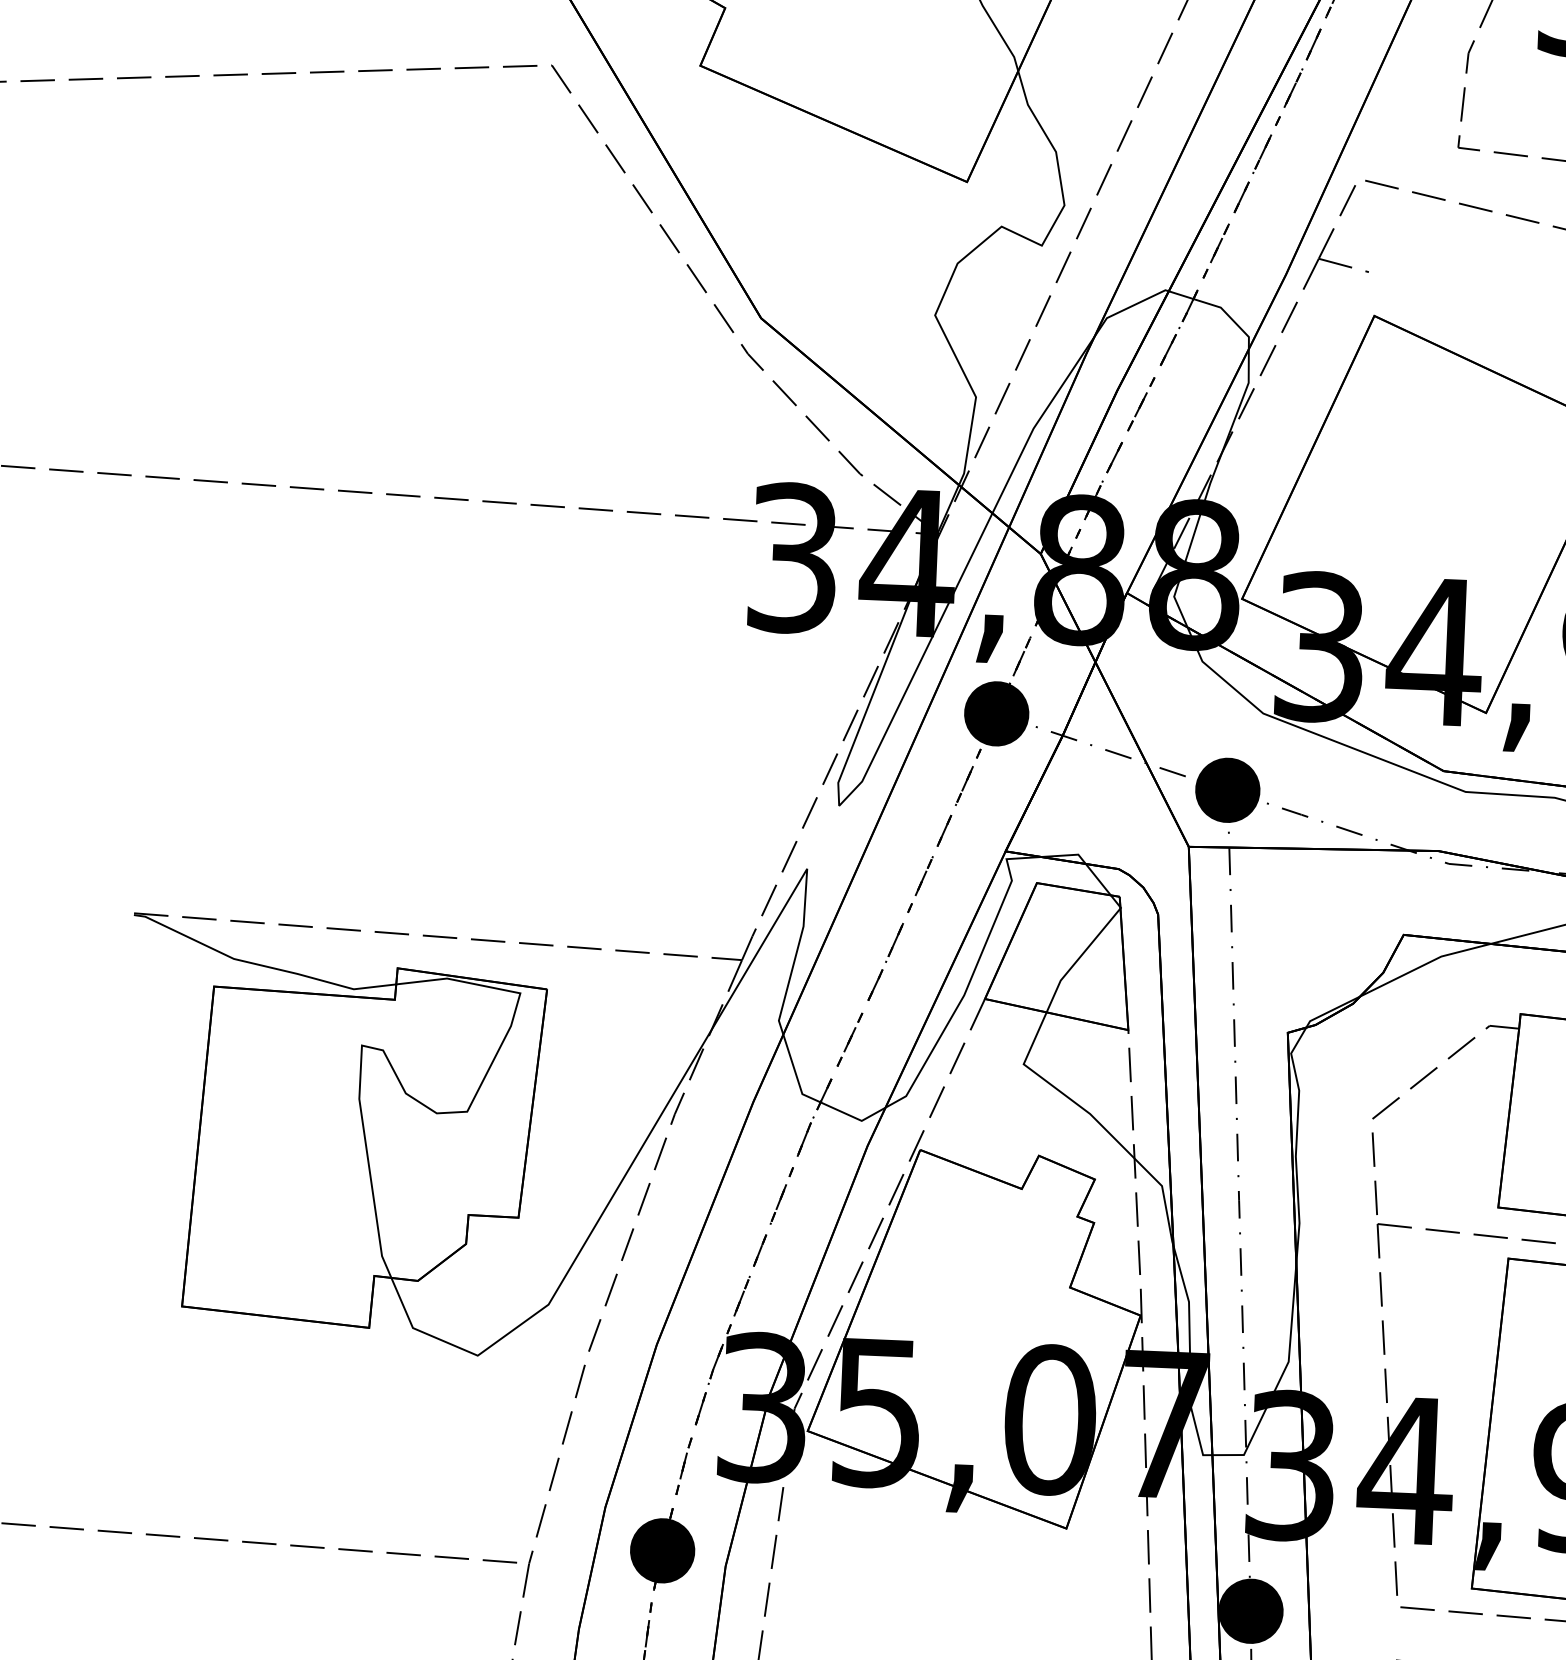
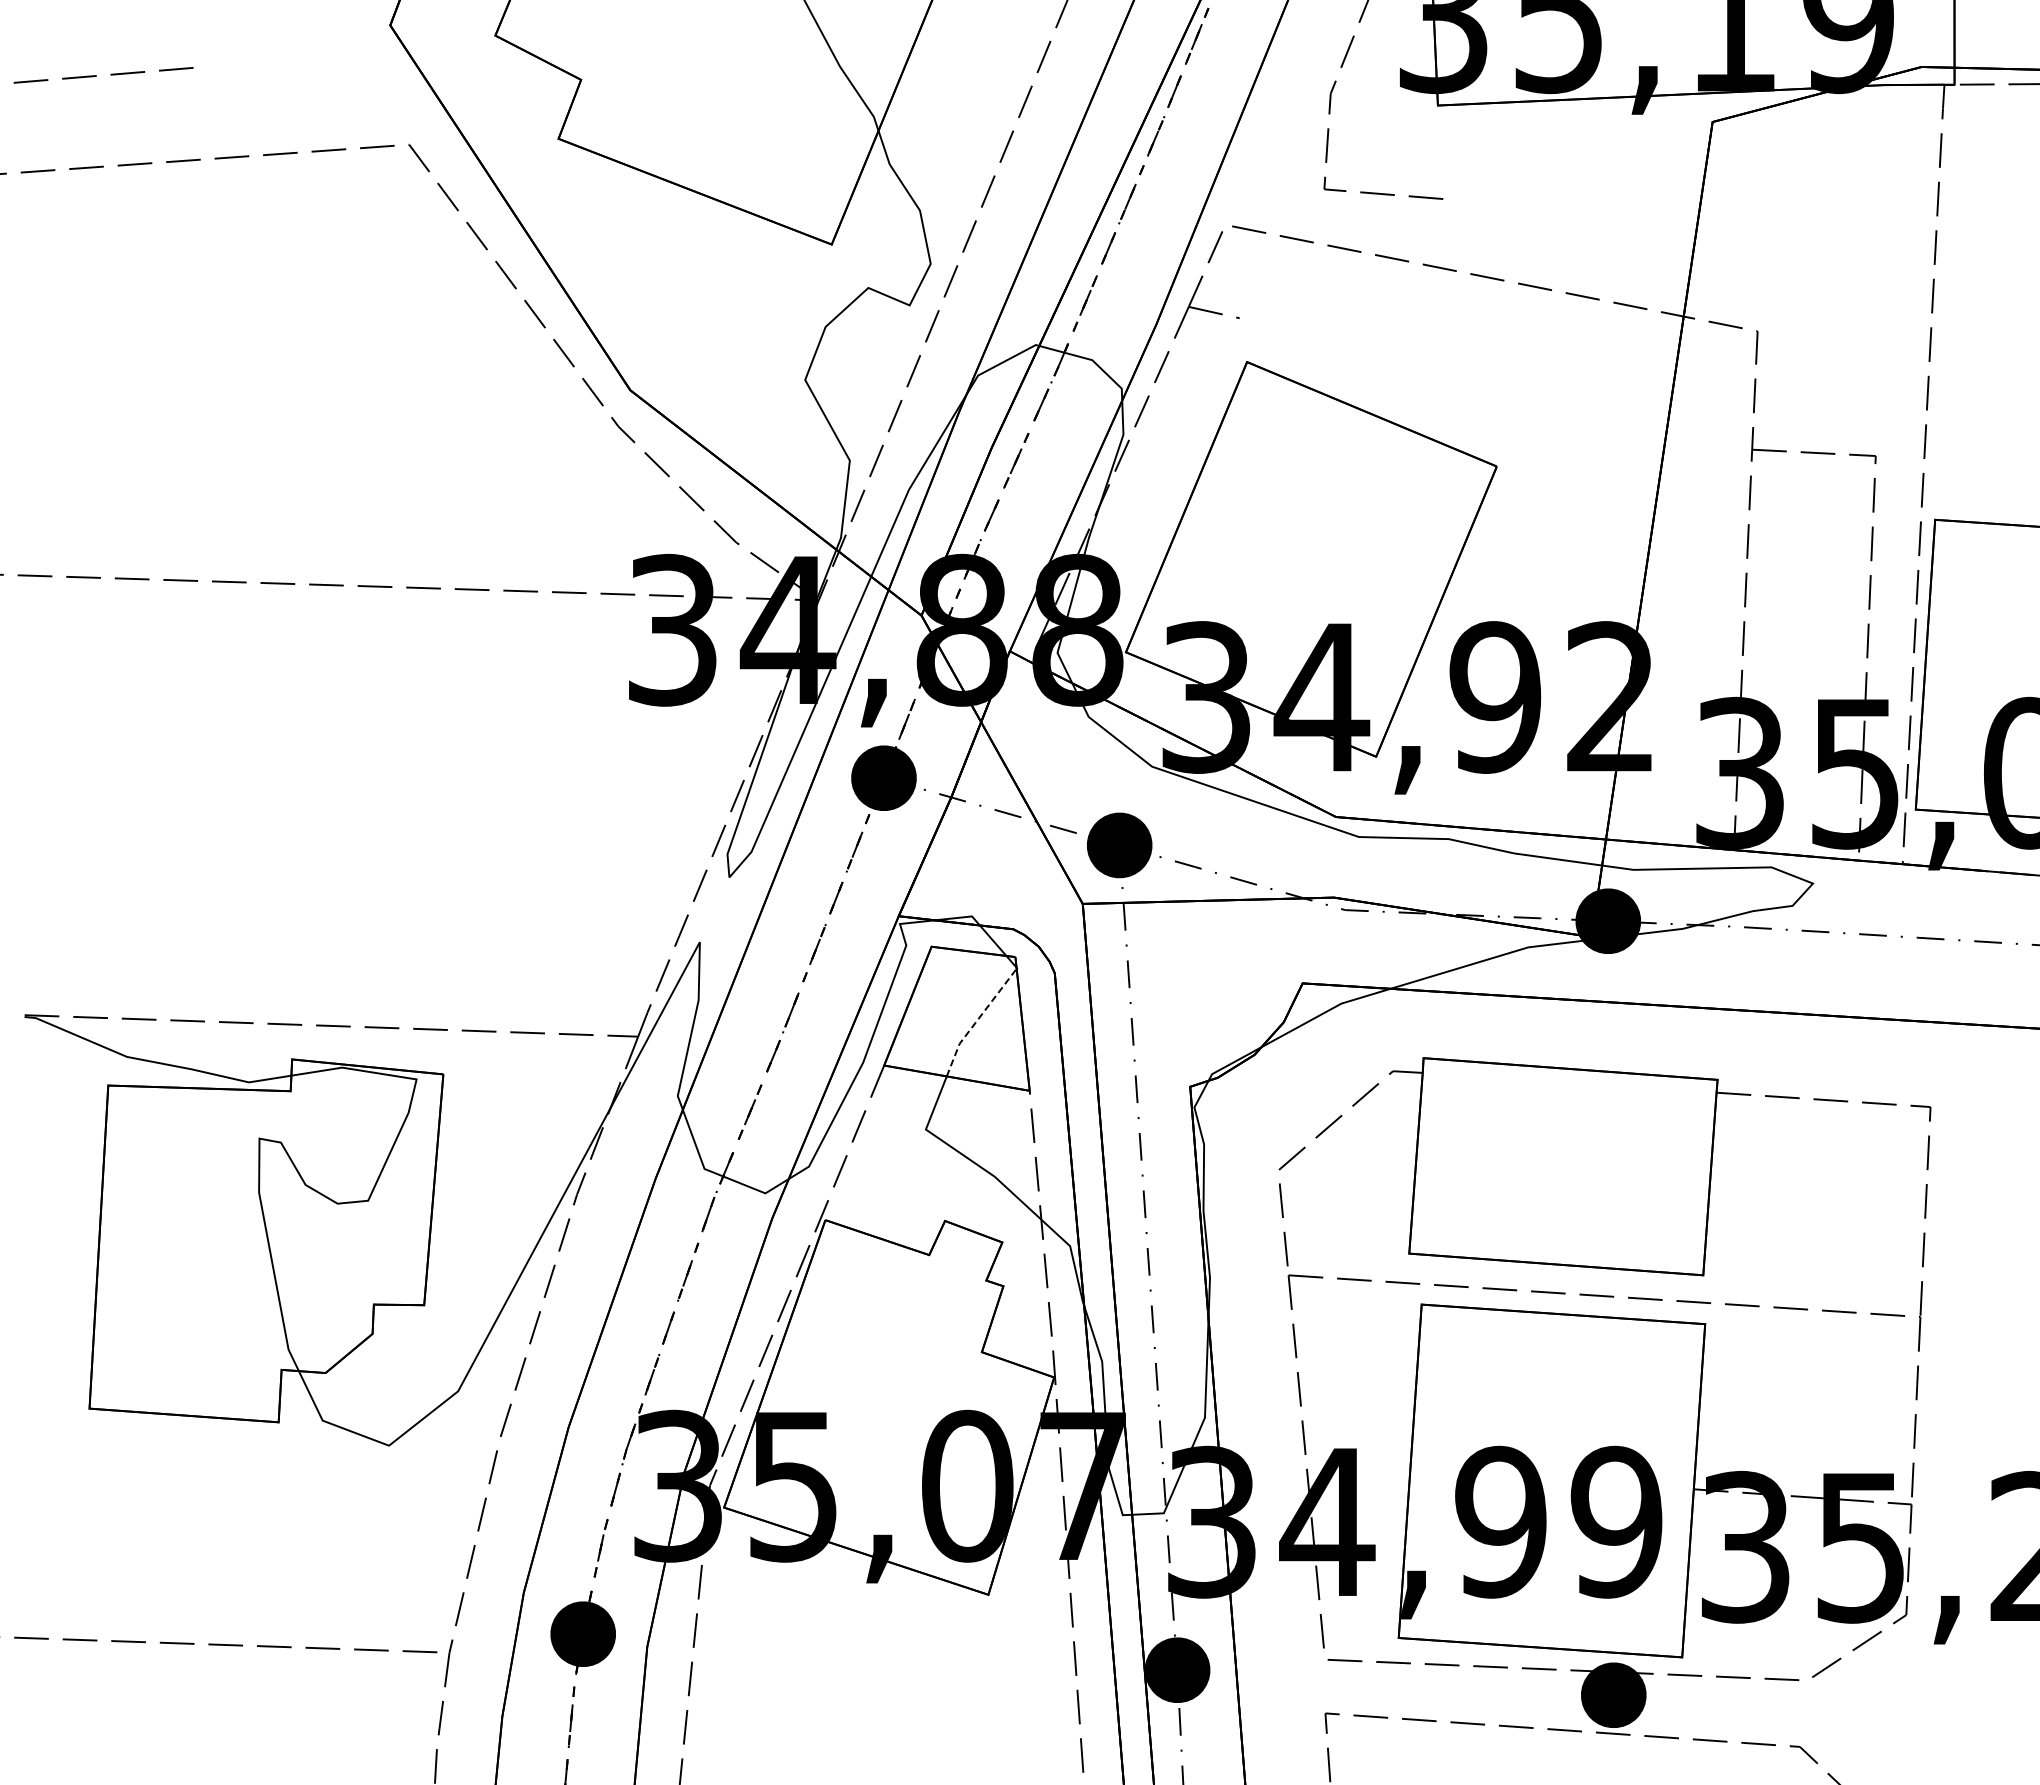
line: (1079, 958) -> (977, 1020), solid -> dashed

